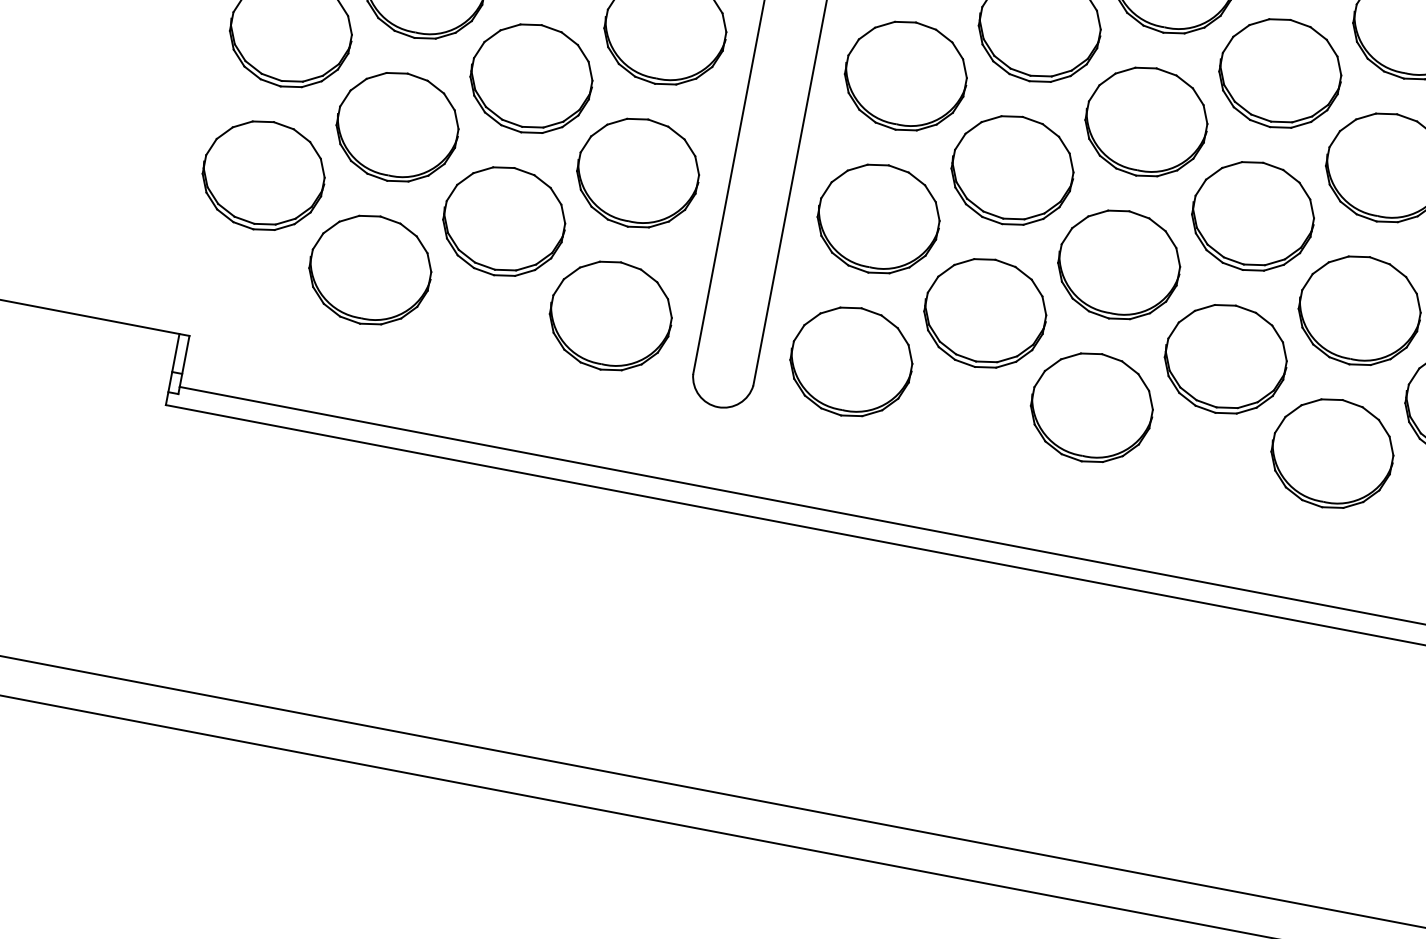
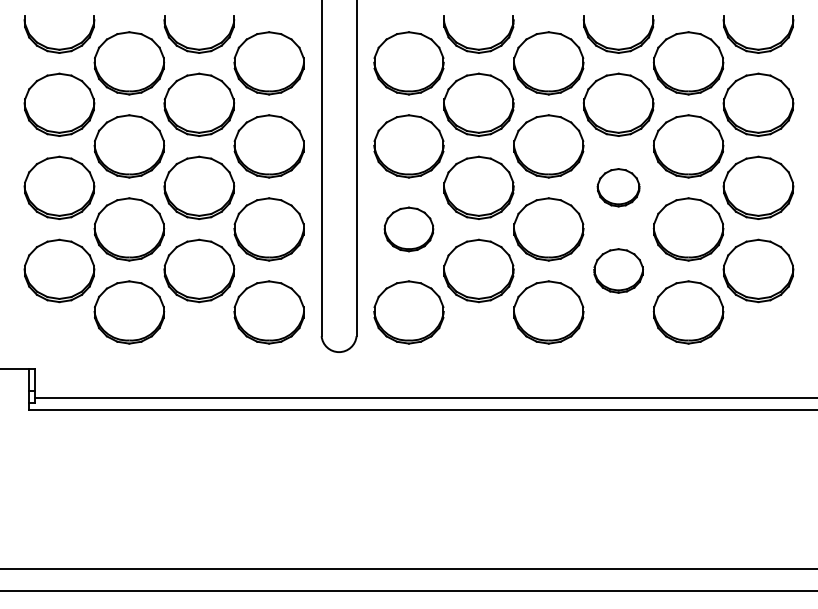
part: (1252, 215) -> (618, 187), size x0.6
part: (877, 218) -> (408, 229), size x0.7
part: (1225, 358) -> (618, 270), size x0.7

